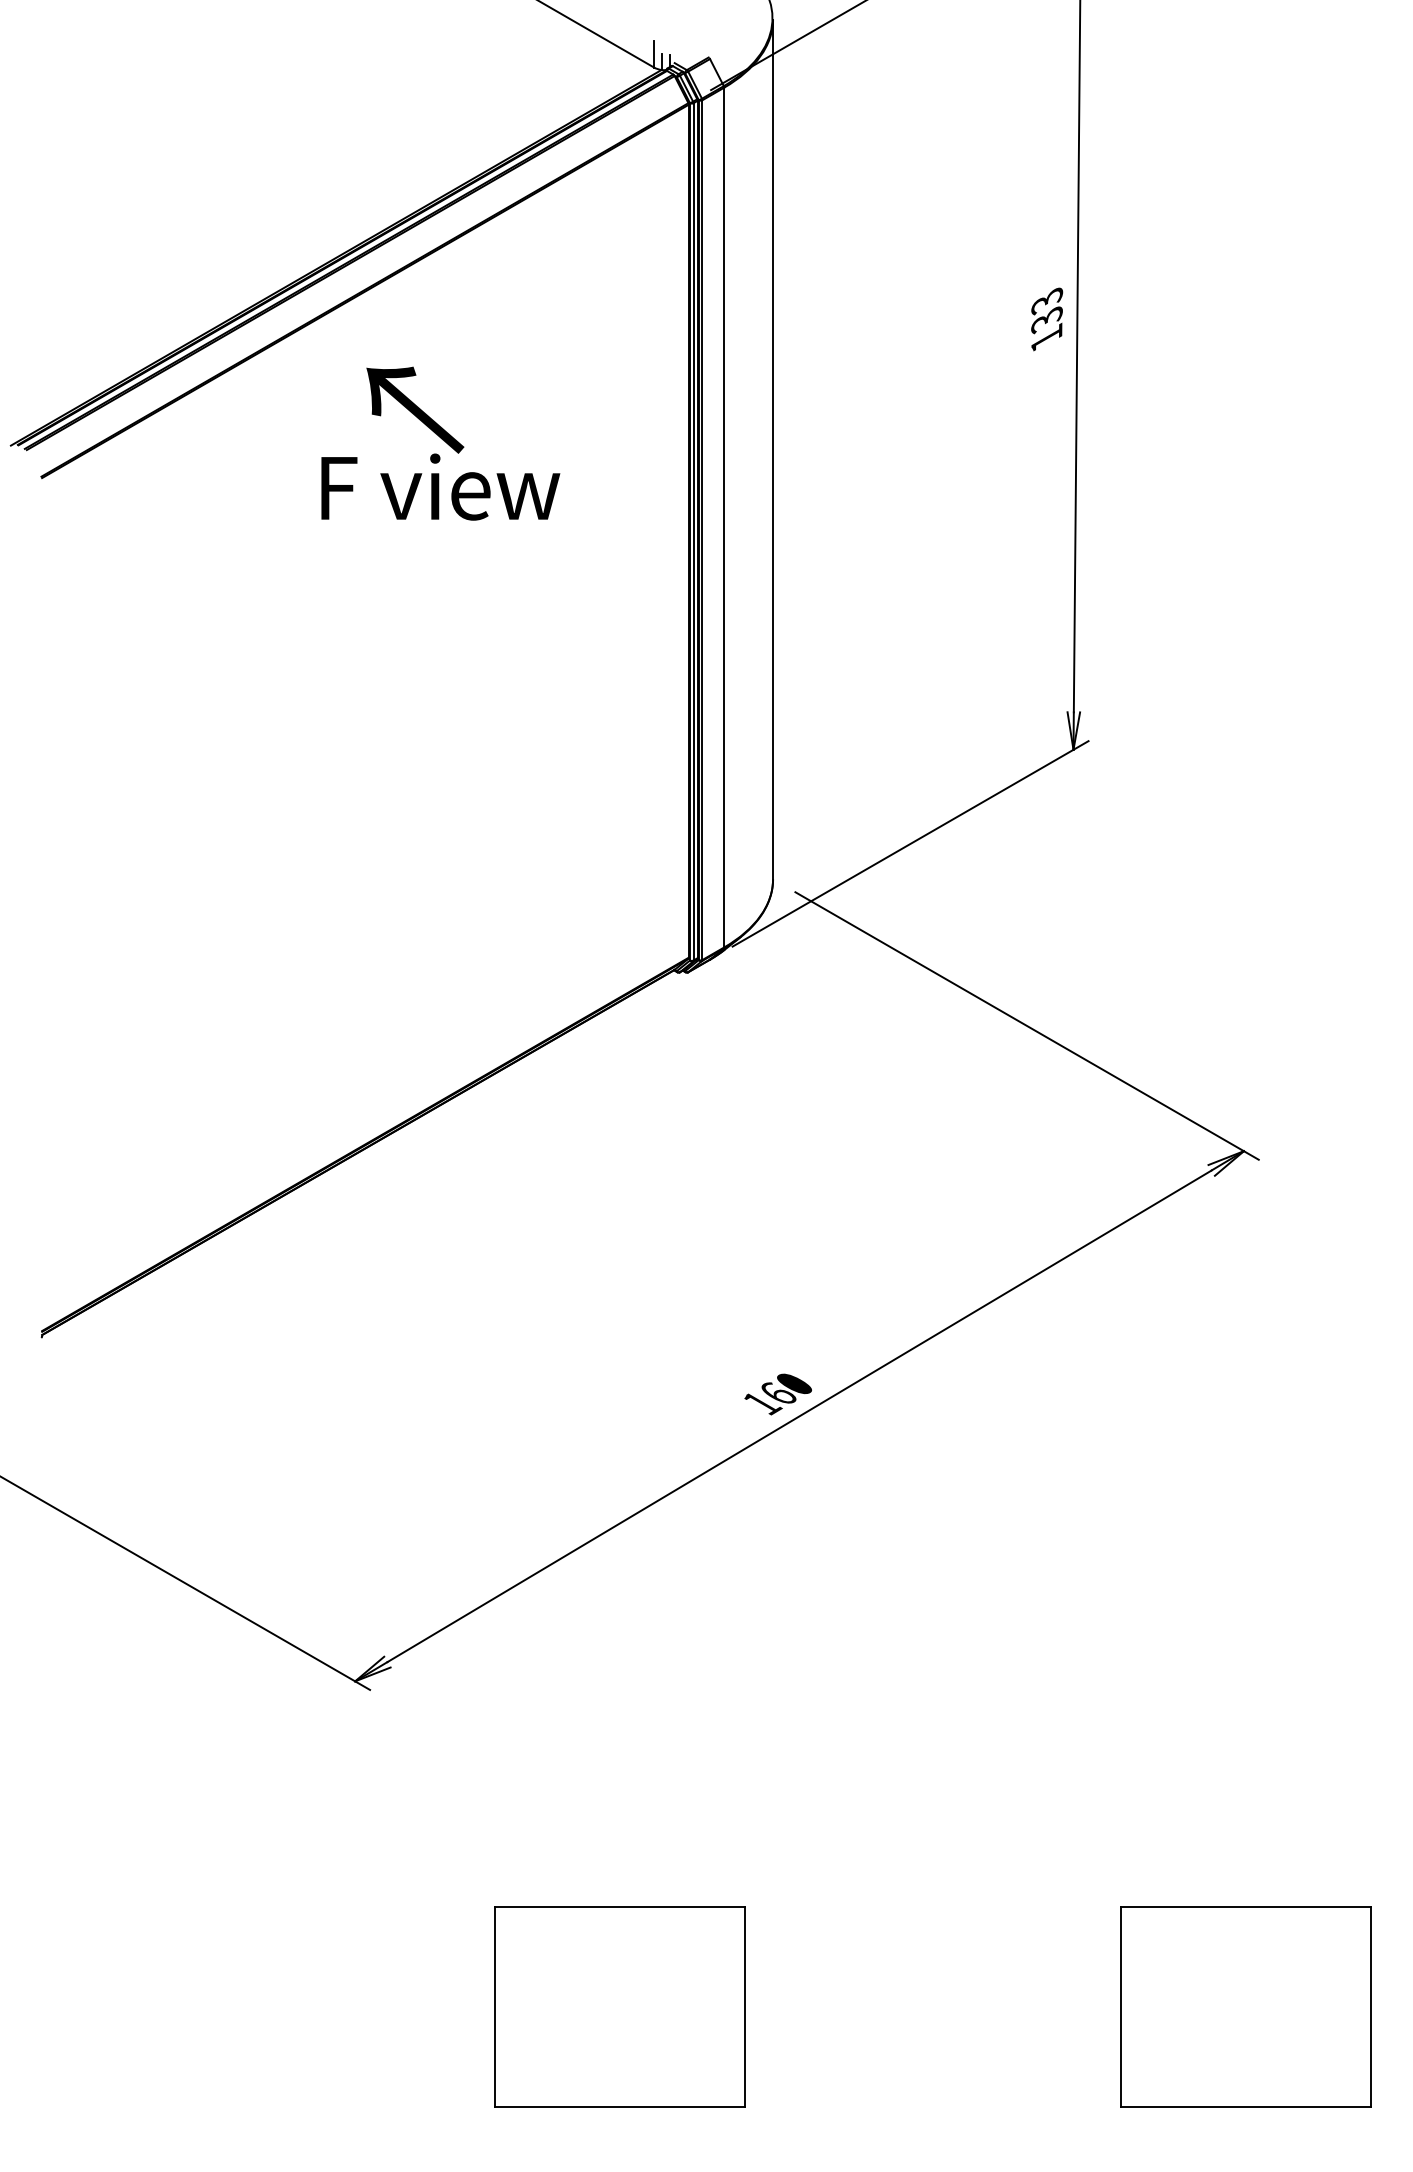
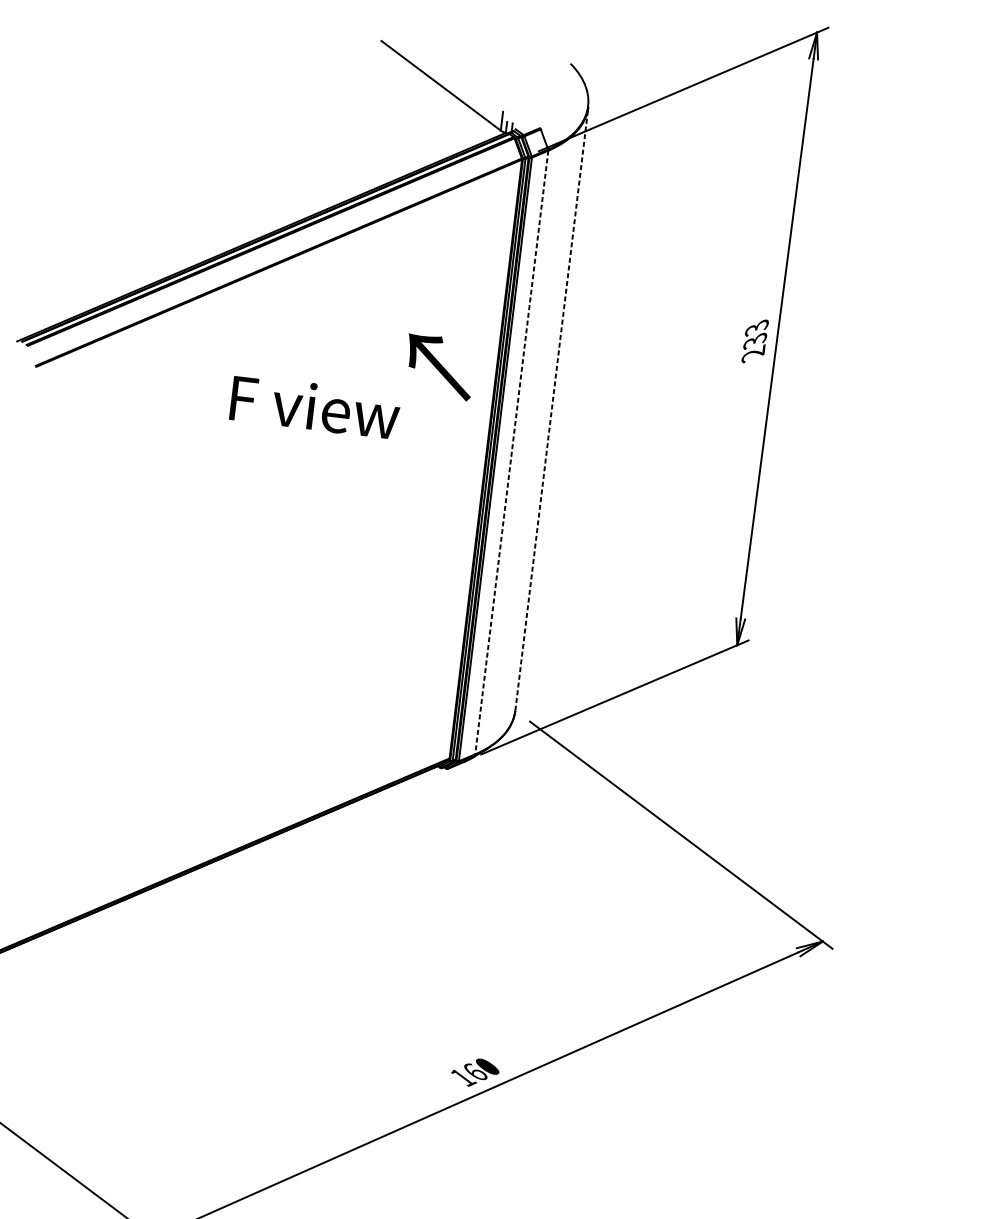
text: (1046, 337) -> (753, 353), 133 -> 233
text: (415, 409) -> (439, 366), moved
line: (773, 449) -> (552, 408), solid -> dashed
line: (724, 517) -> (512, 452), solid -> dashed

